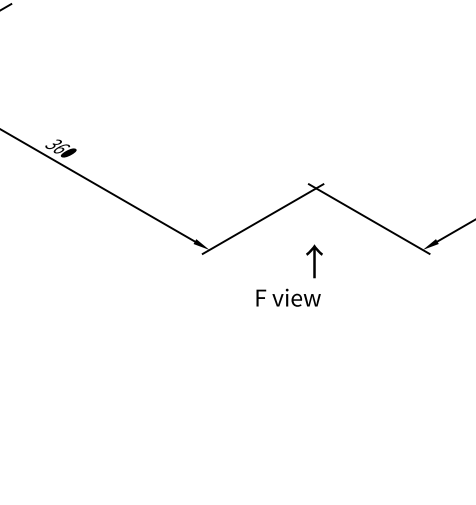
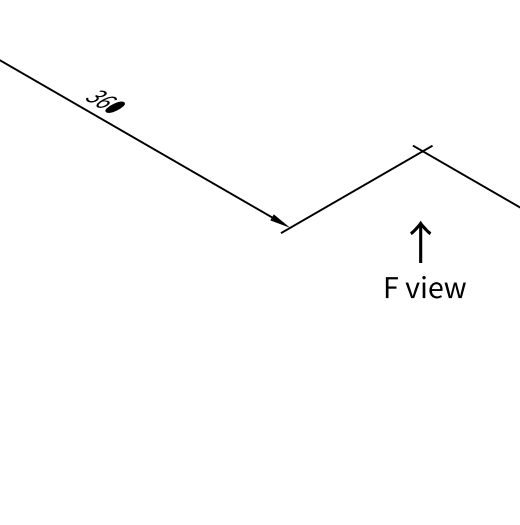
text: (288, 297) -> (425, 286), moved

